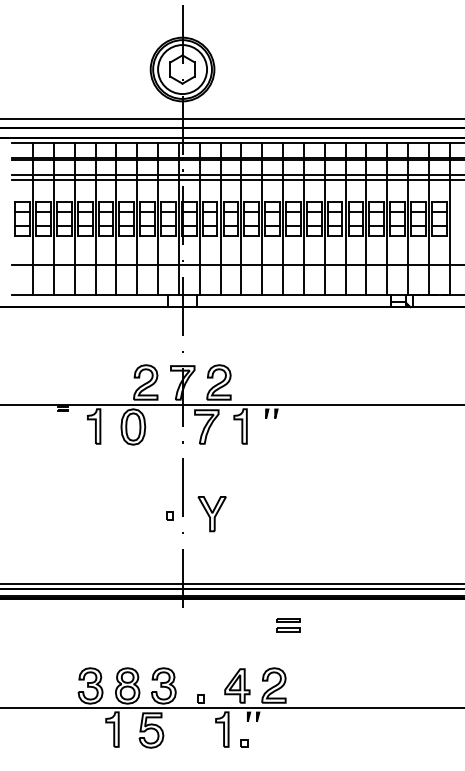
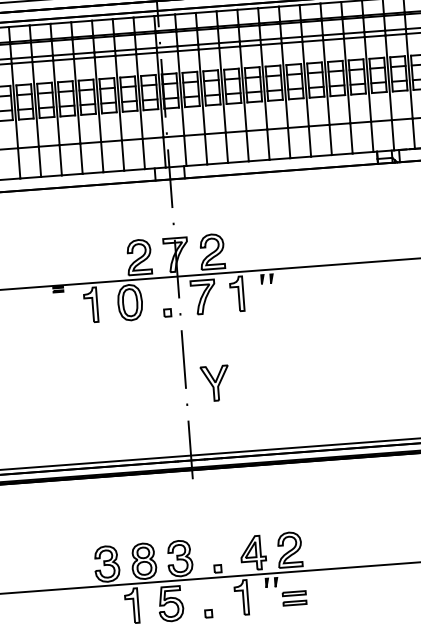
part: (169, 515) -> (167, 312), moved
part: (288, 625) -> (295, 598), moved
part: (244, 743) -> (208, 614), moved

